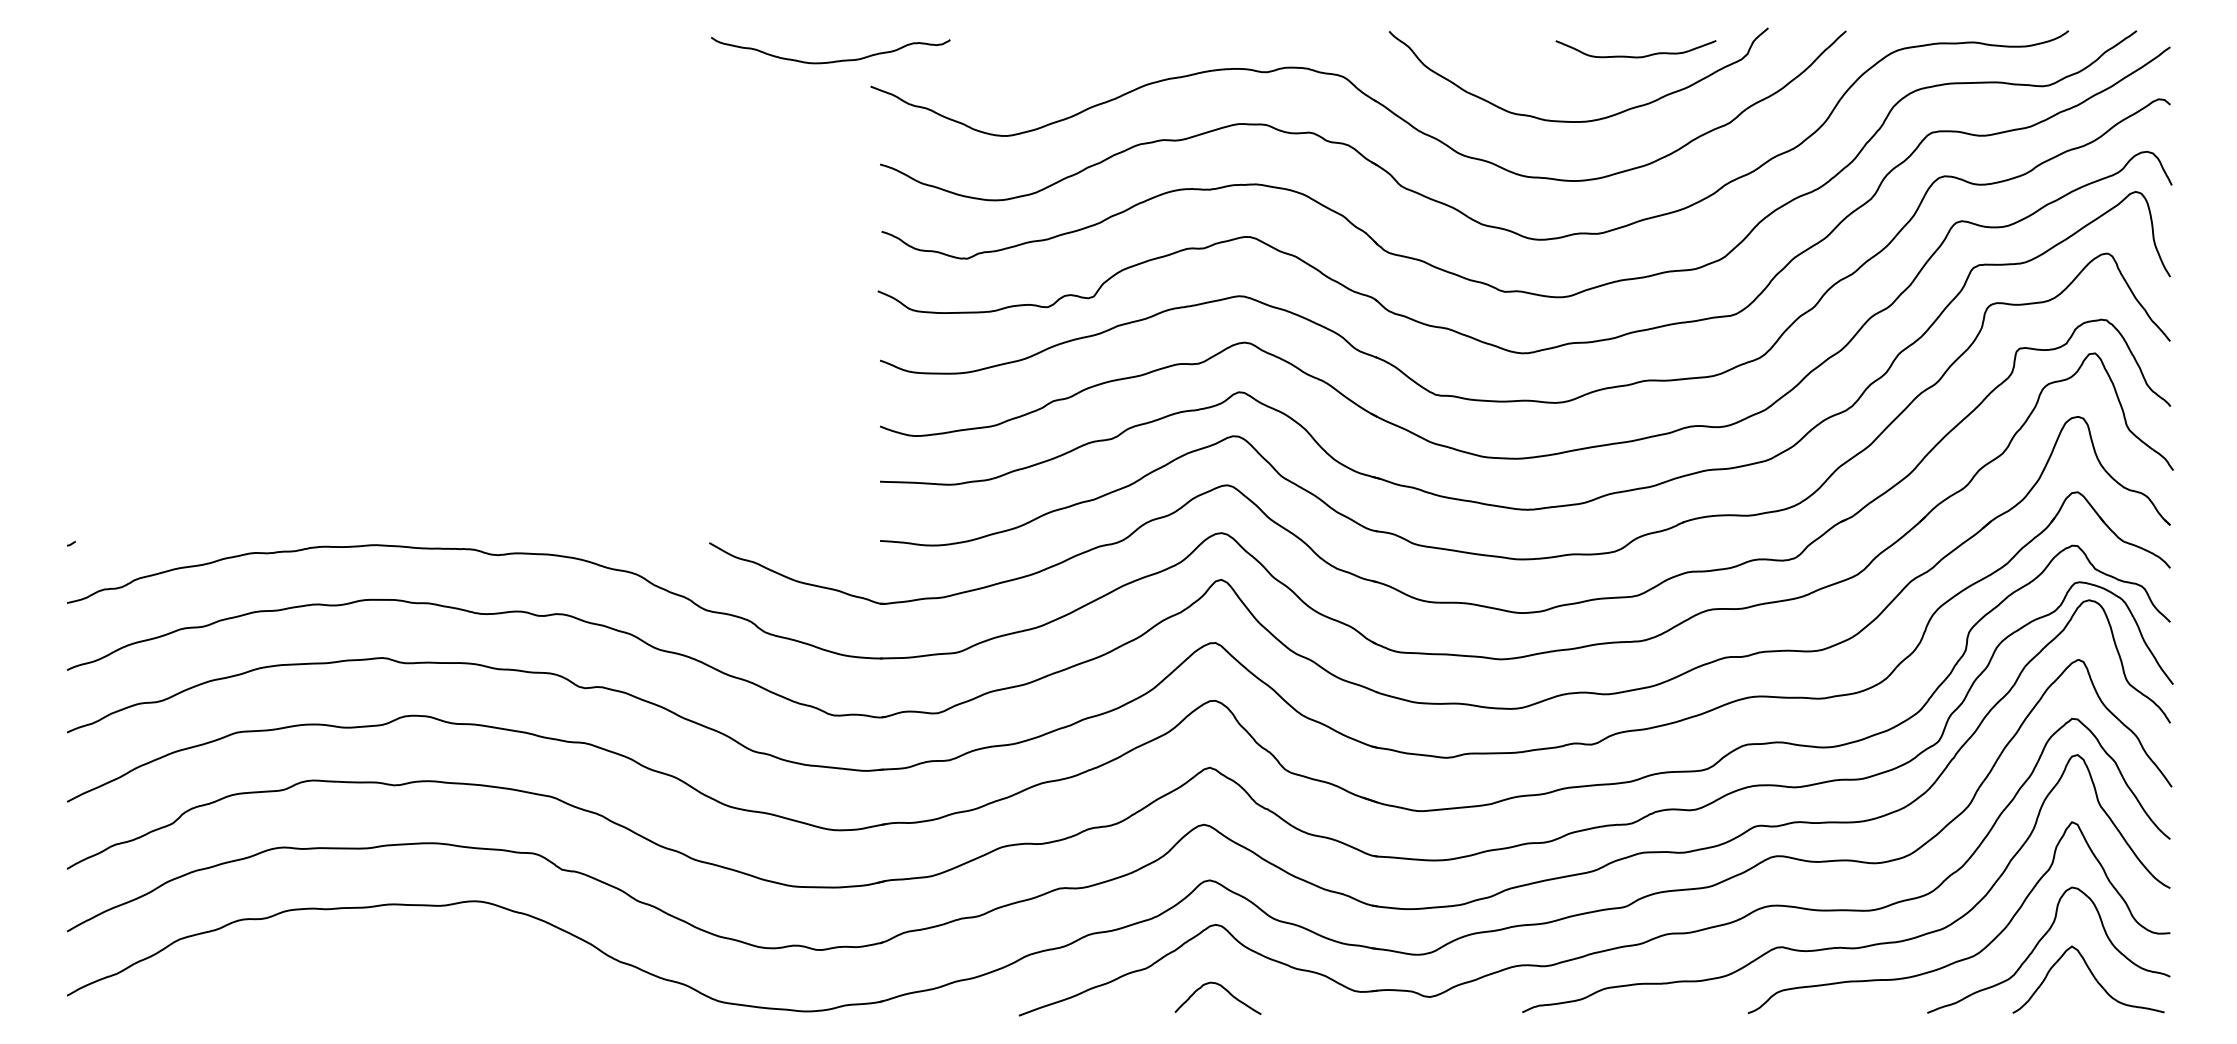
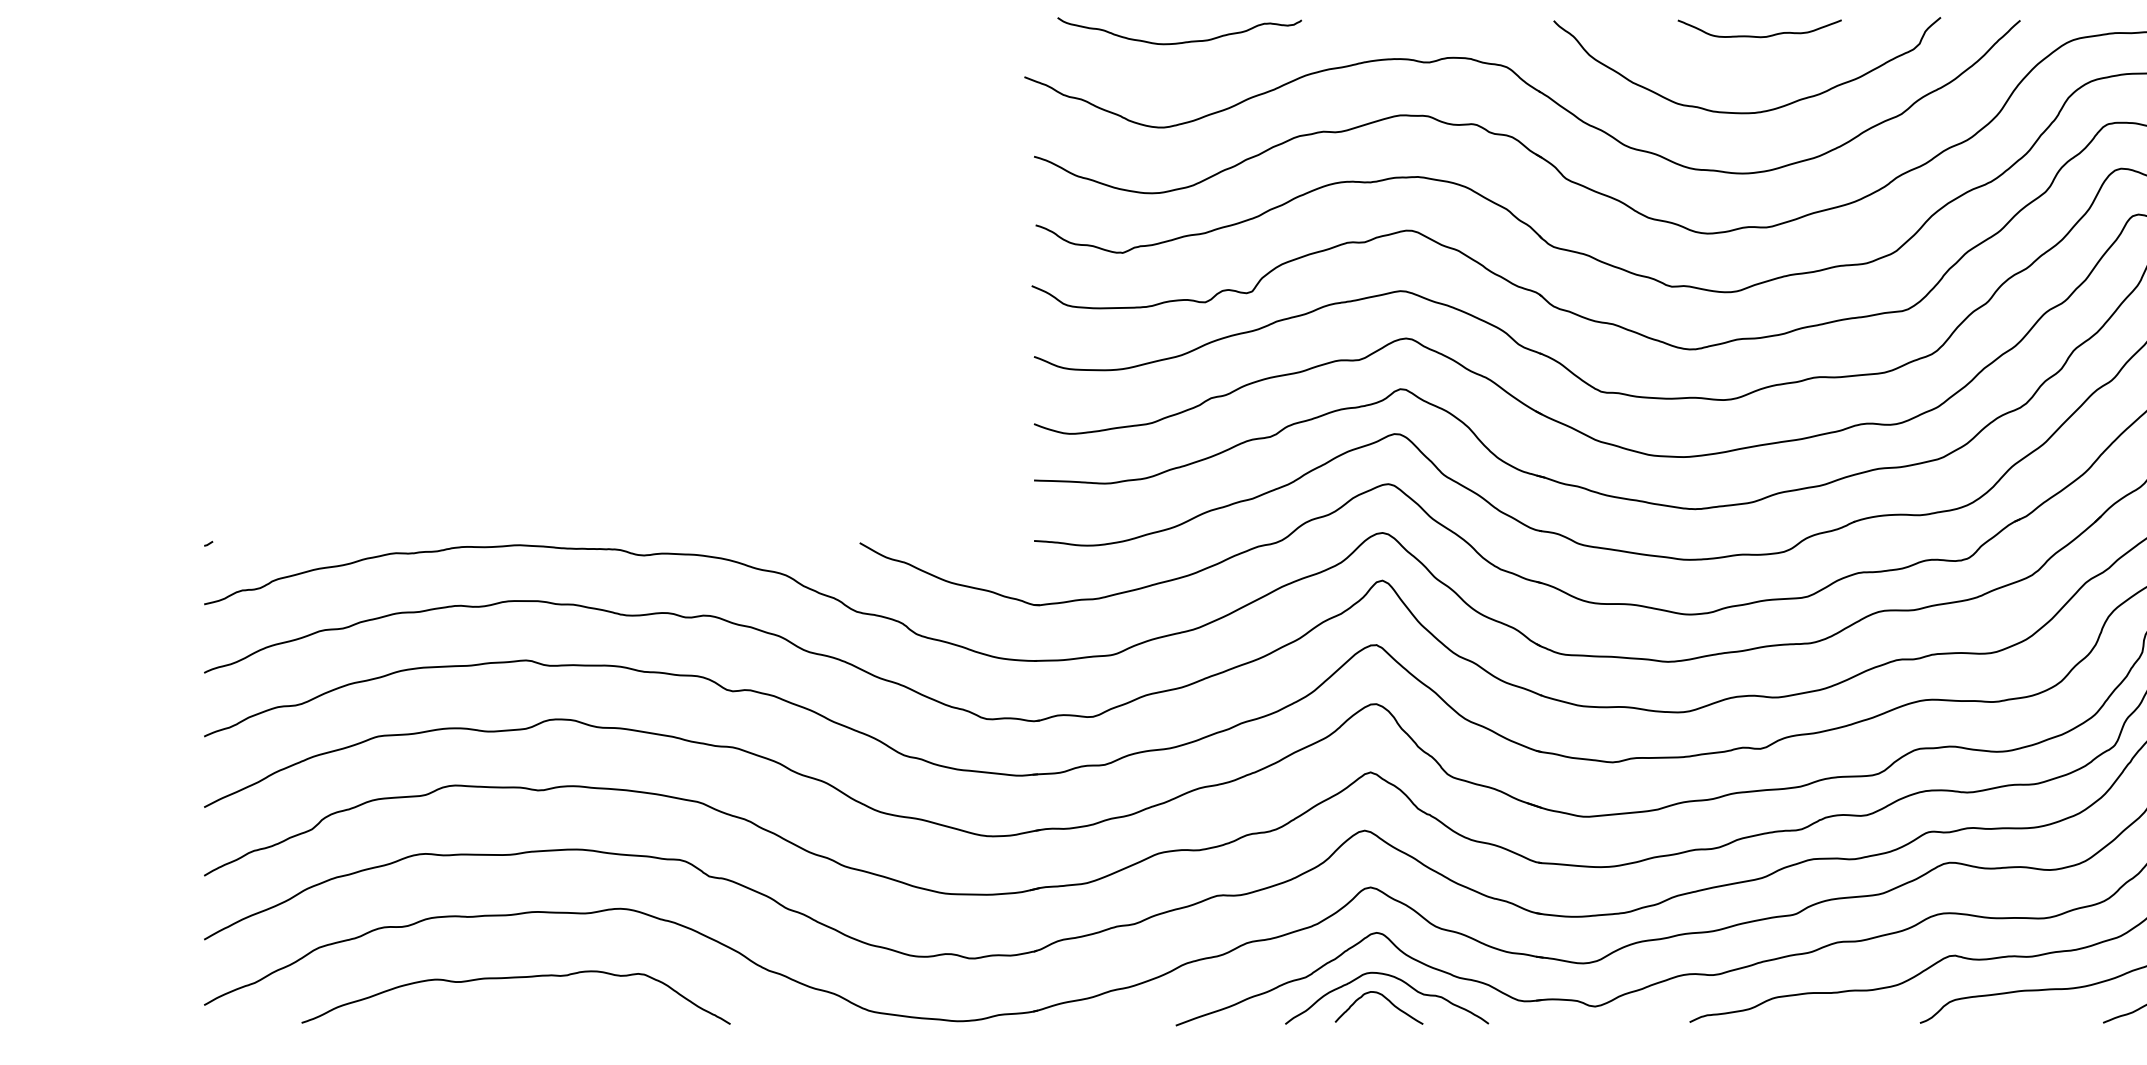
curve: (1635, 56) -> (1759, 36), moved
curve: (830, 61) -> (1179, 42), moved
curve: (372, 969) -> (515, 978), added
curve: (1235, 970) -> (1396, 979), added

